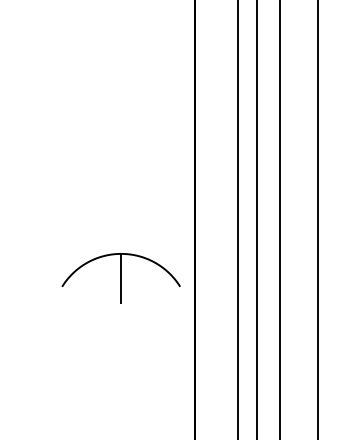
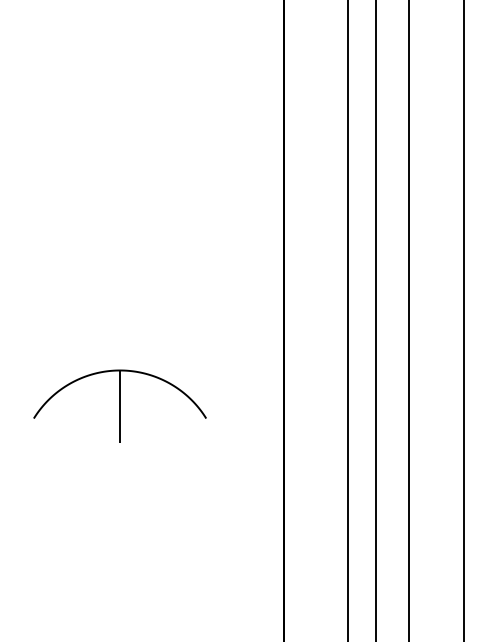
part: (120, 278) -> (119, 406), moved

